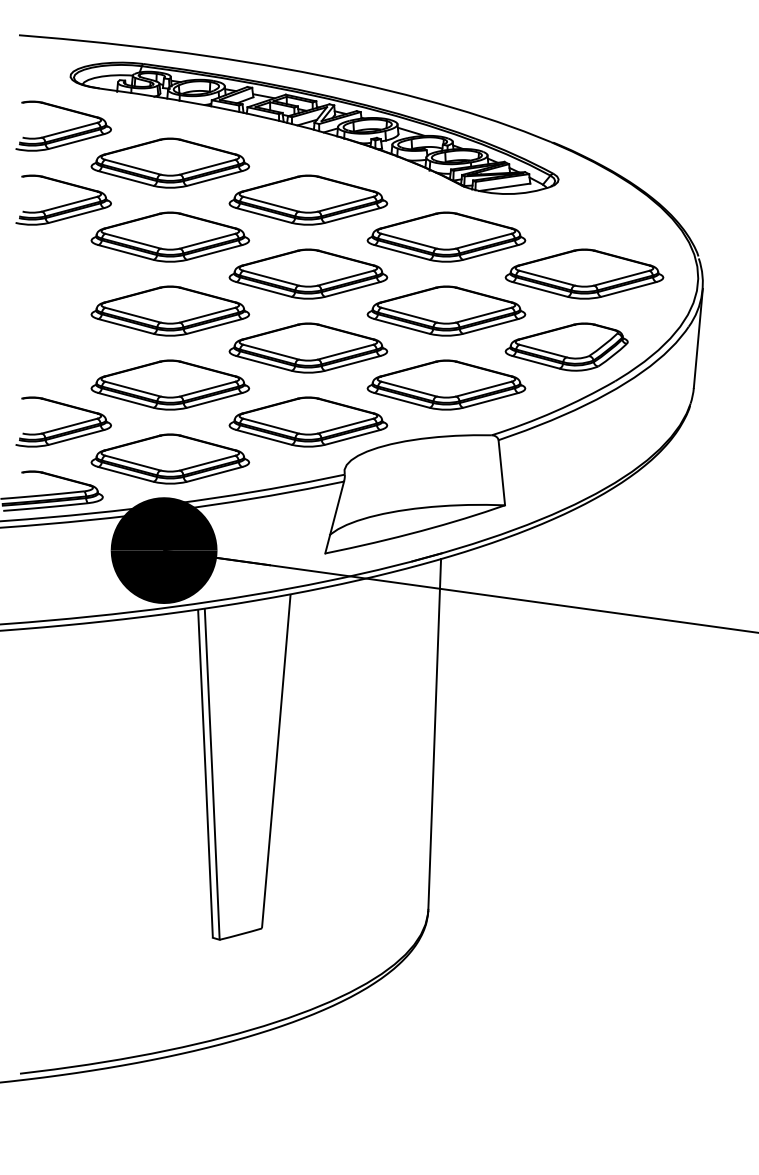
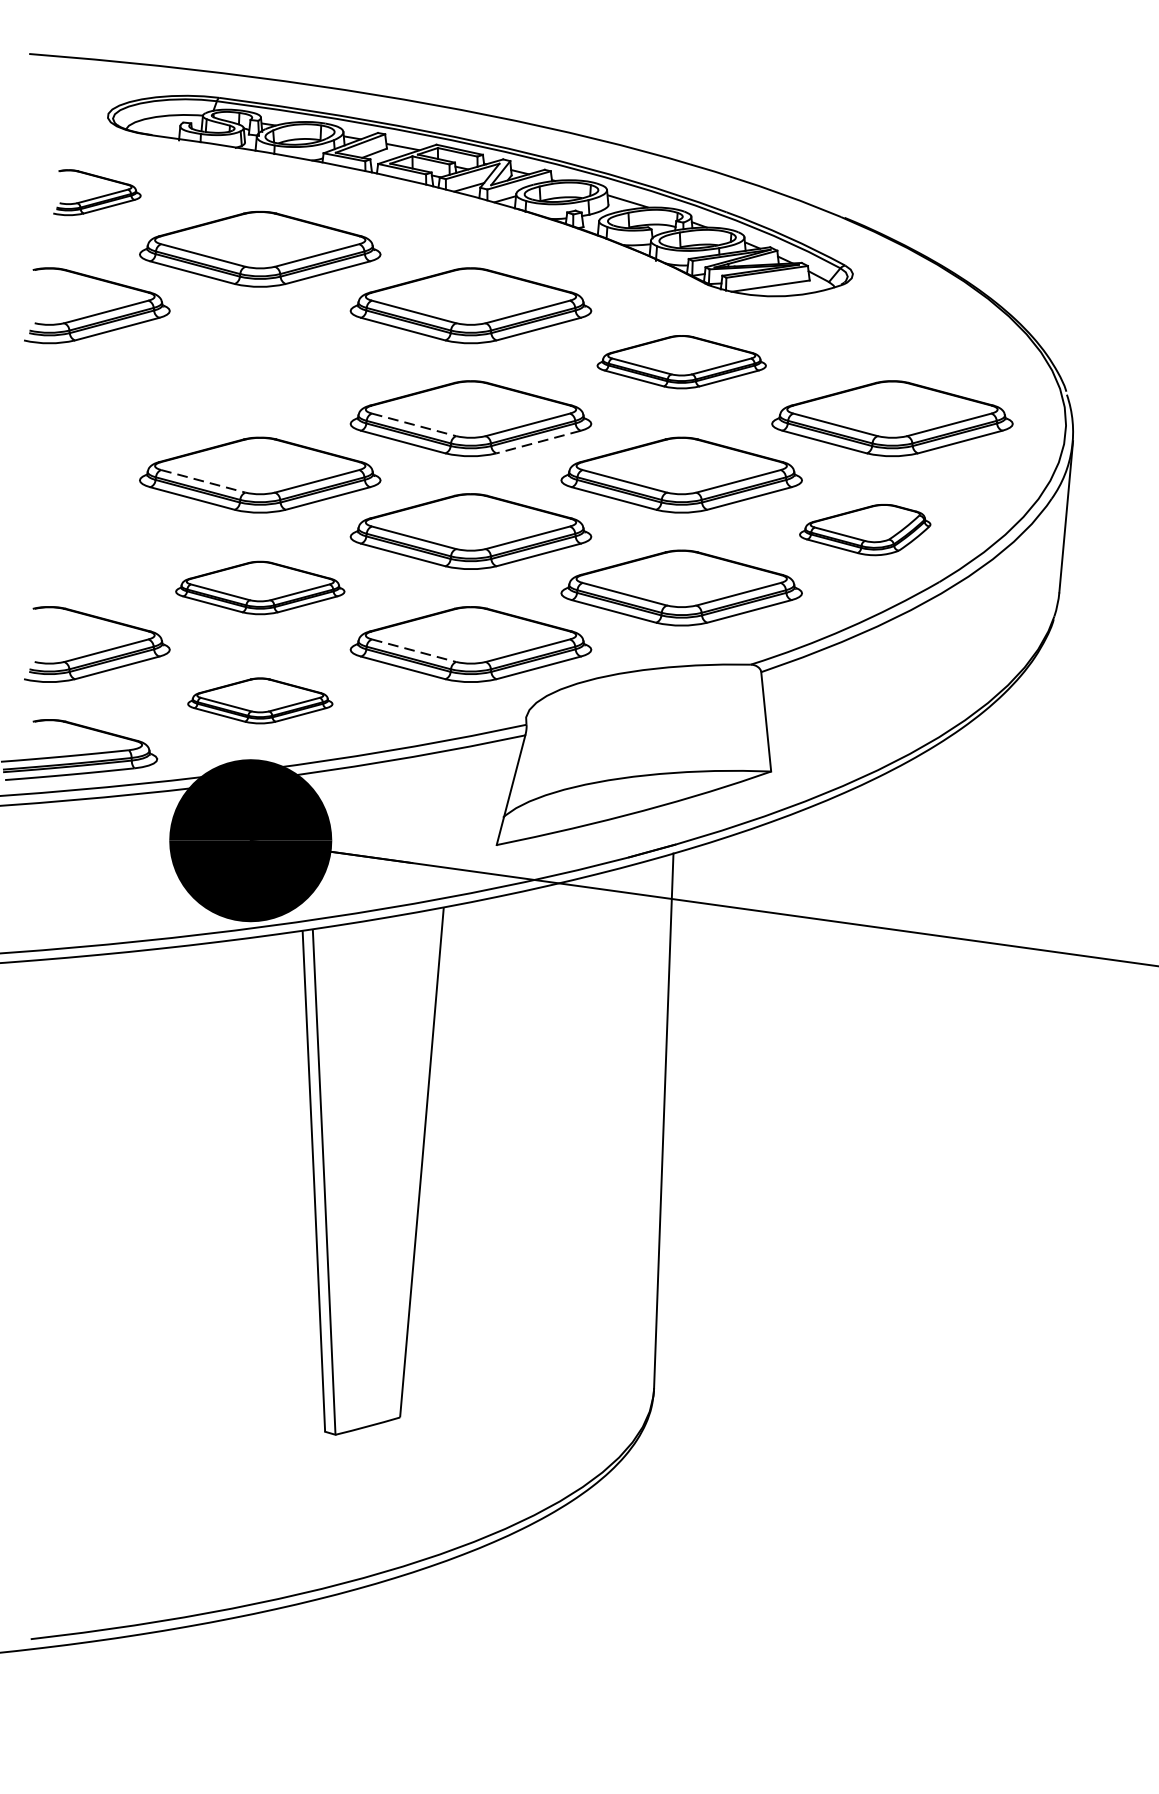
part: (63, 125) -> (97, 191), size x0.6
part: (170, 236) -> (260, 361), removed
part: (446, 236) -> (681, 361), size x0.7
line: (271, 278) -> (414, 425), solid -> dashed
line: (352, 289) -> (538, 442), solid -> dashed
line: (133, 315) -> (203, 481), solid -> dashed
part: (566, 346) -> (864, 529), size x0.7
part: (170, 384) -> (260, 587), size x0.7
line: (271, 426) -> (414, 651), solid -> dashed
part: (170, 458) -> (260, 700), size x0.6

